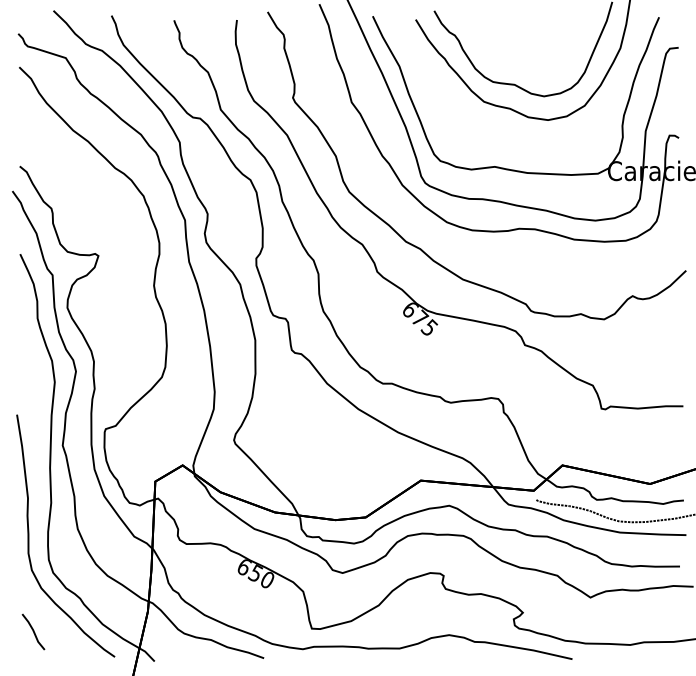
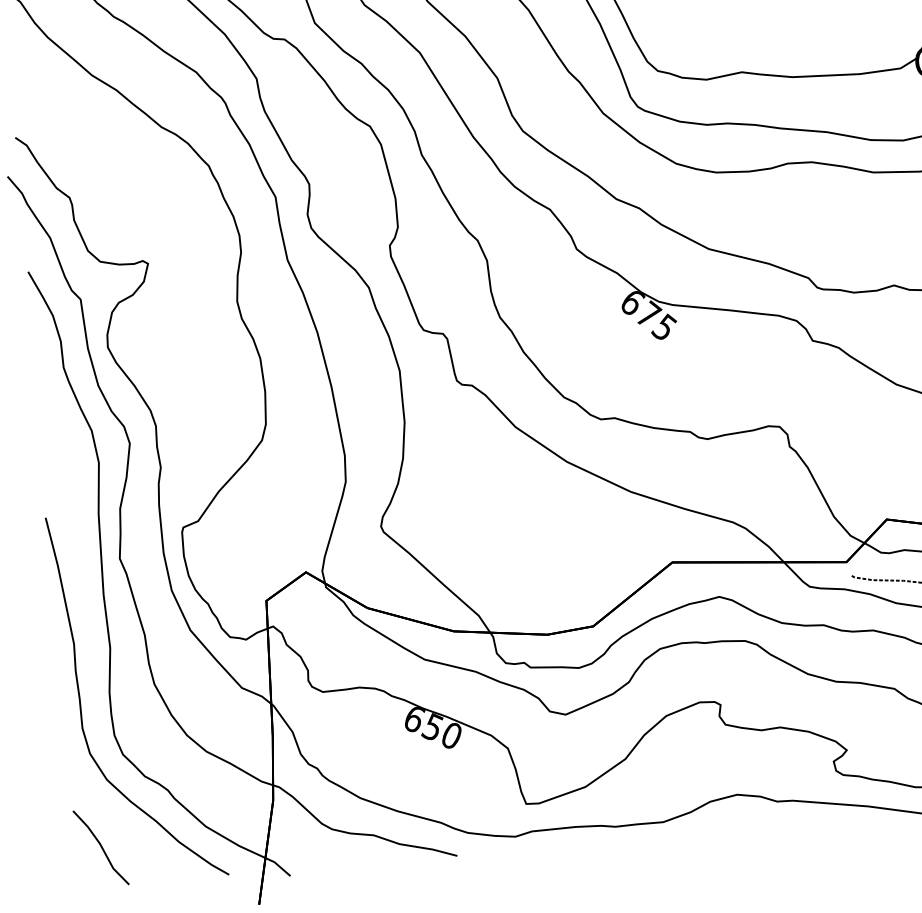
part: (33, 631) -> (100, 847), size x1.43

